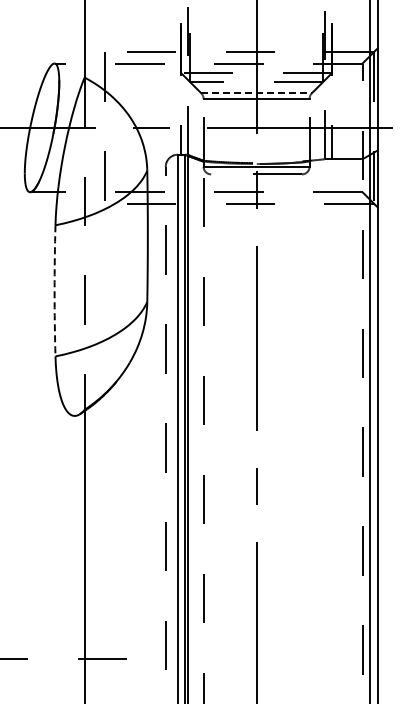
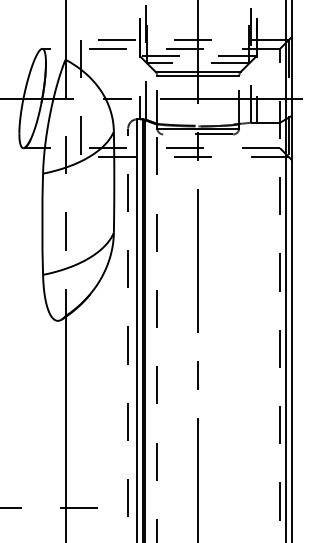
line: (257, 93) -> (198, 72), dashed -> solid
arc: (54, 290) -> (42, 224), dashed -> solid

